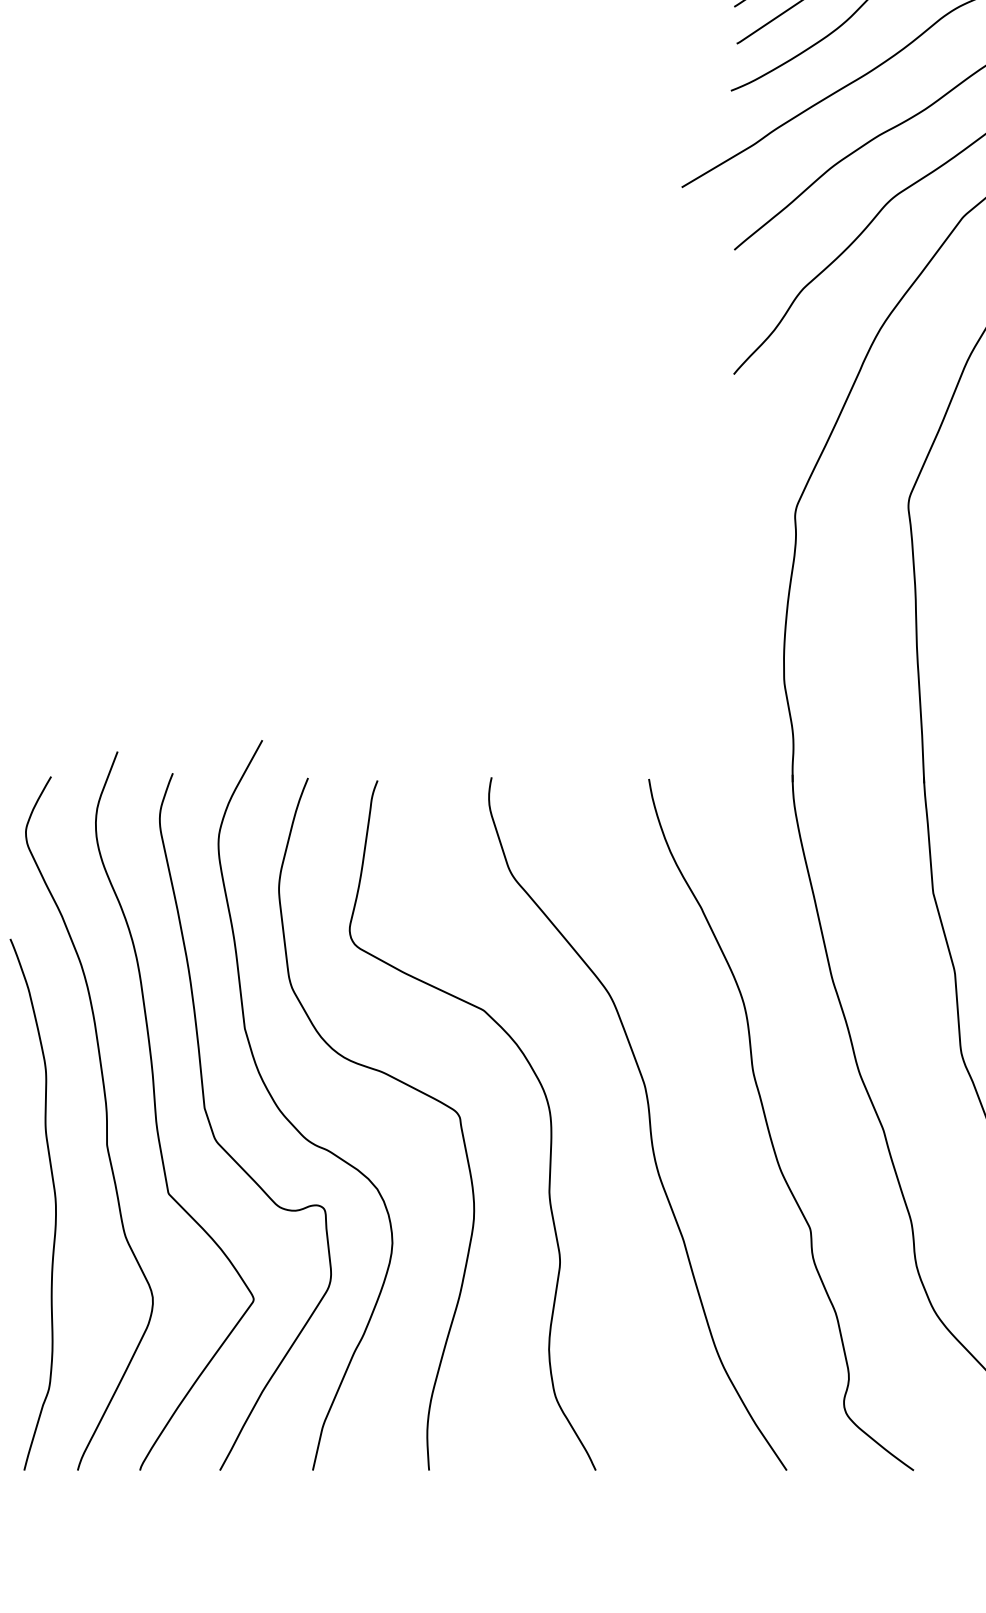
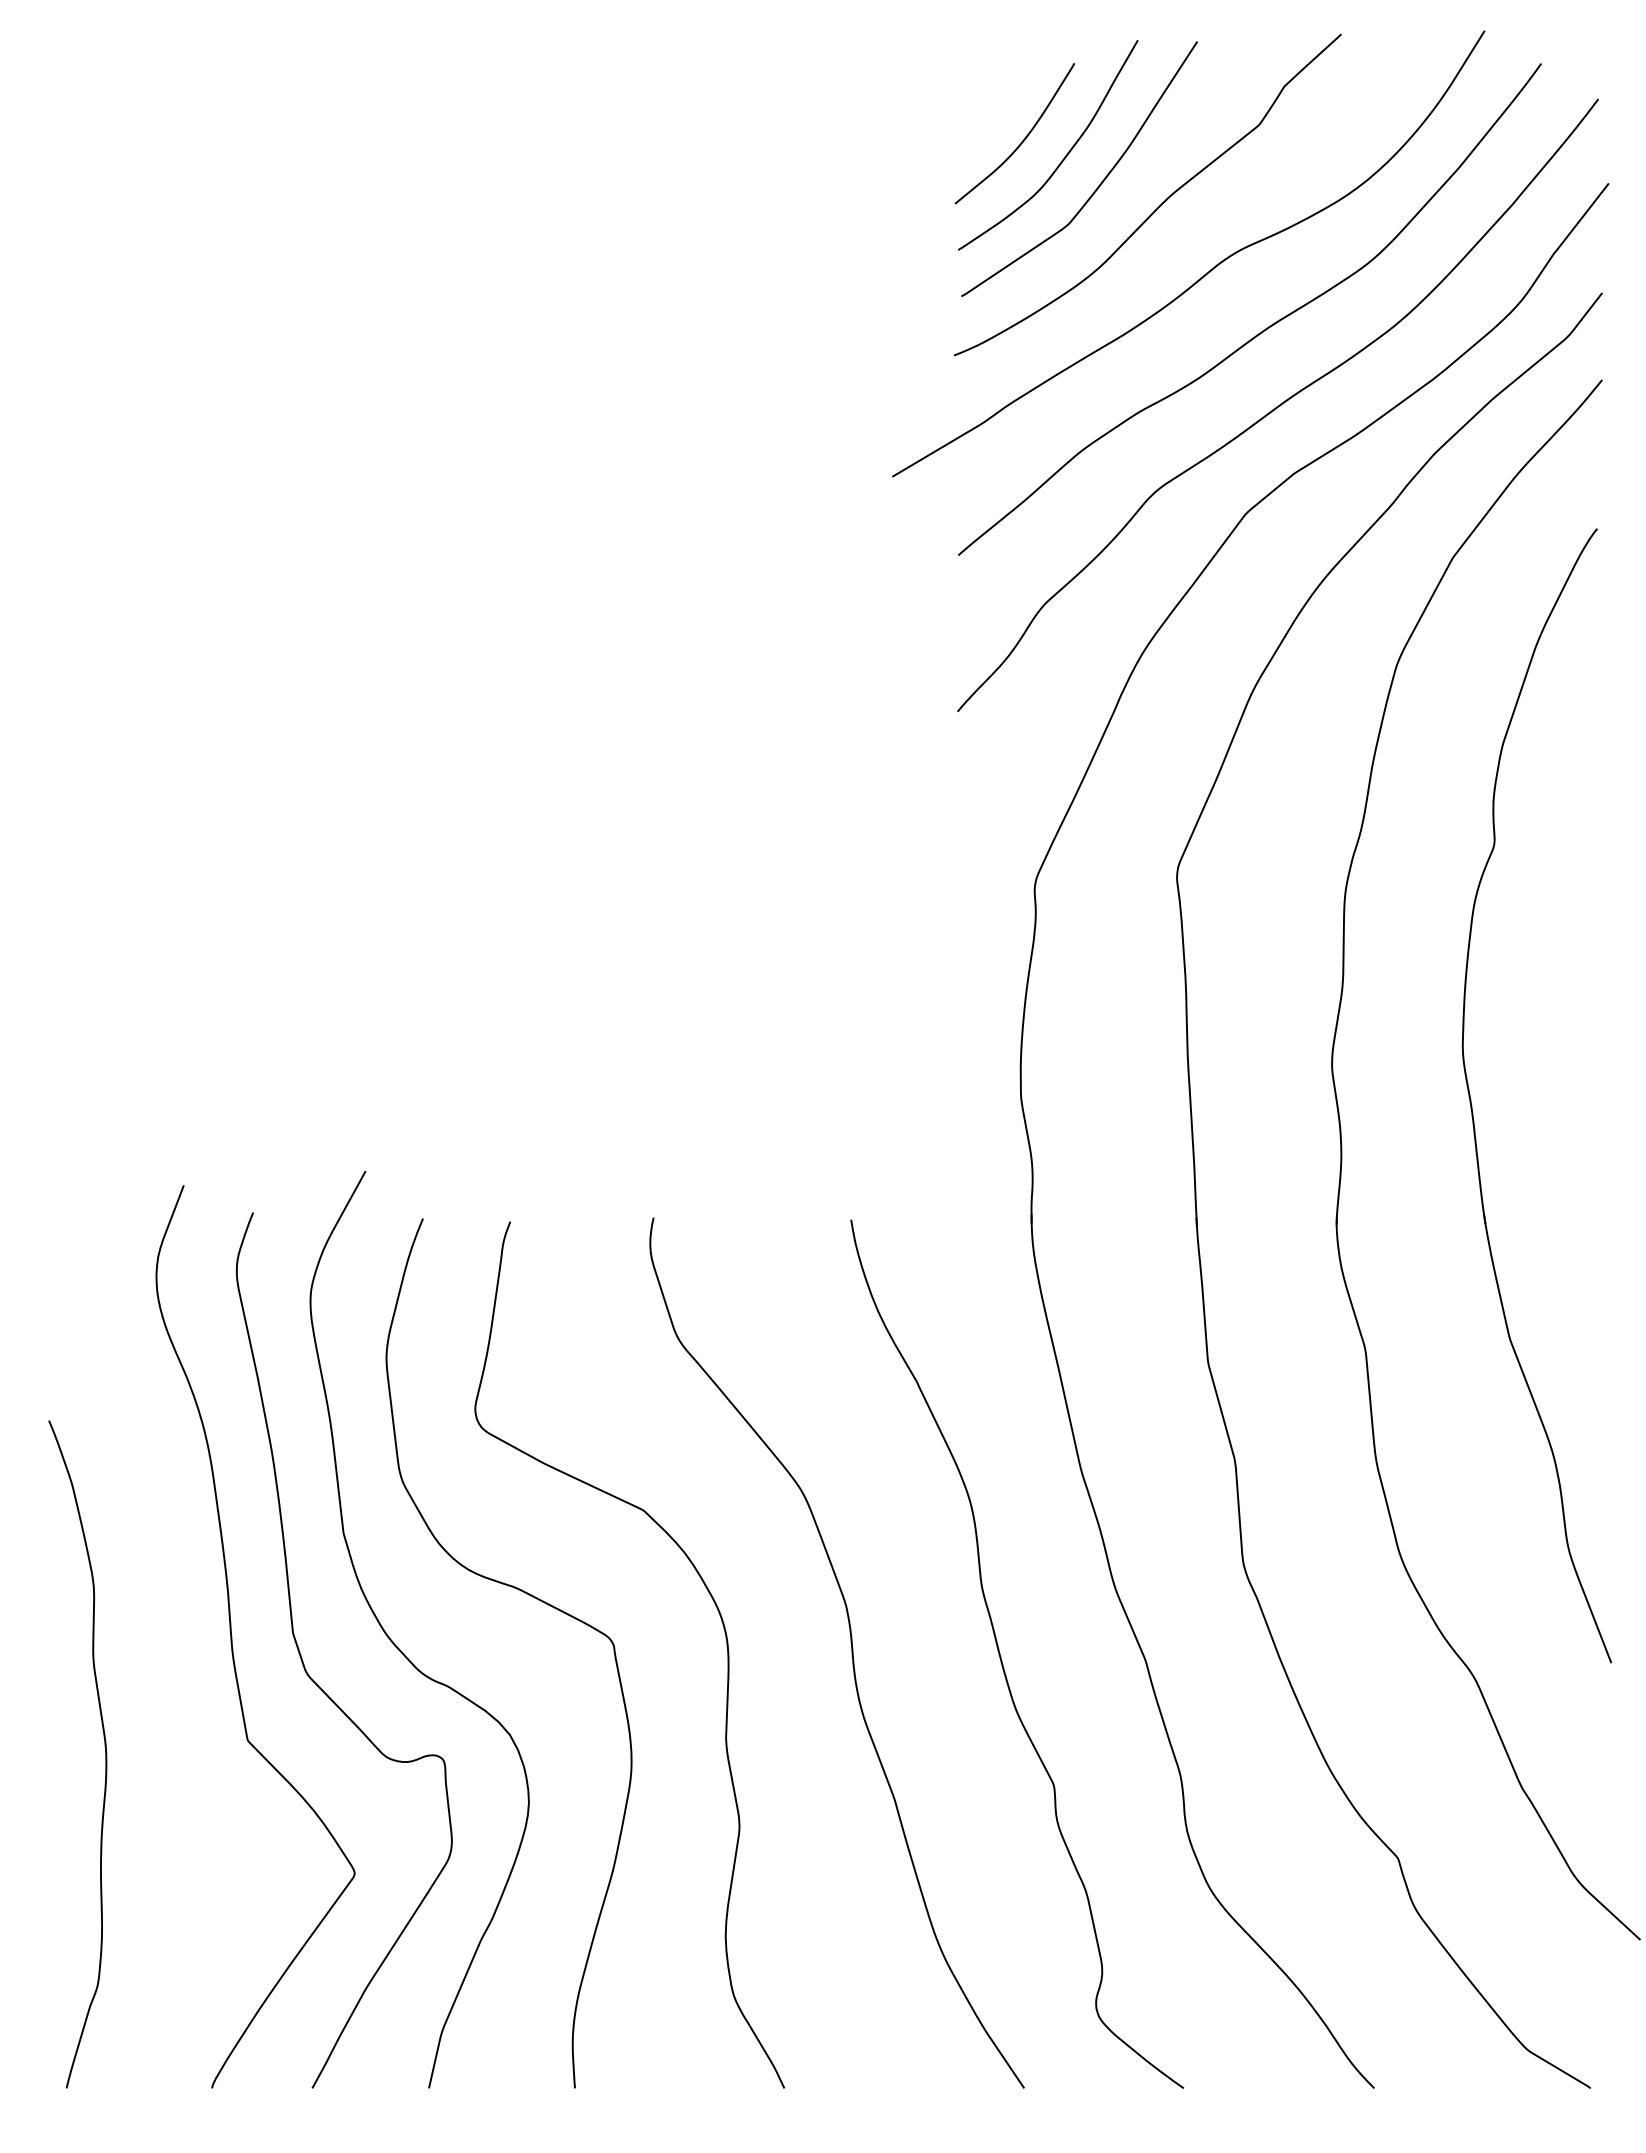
curve: (106, 1123) -> (169, 1652), removed

